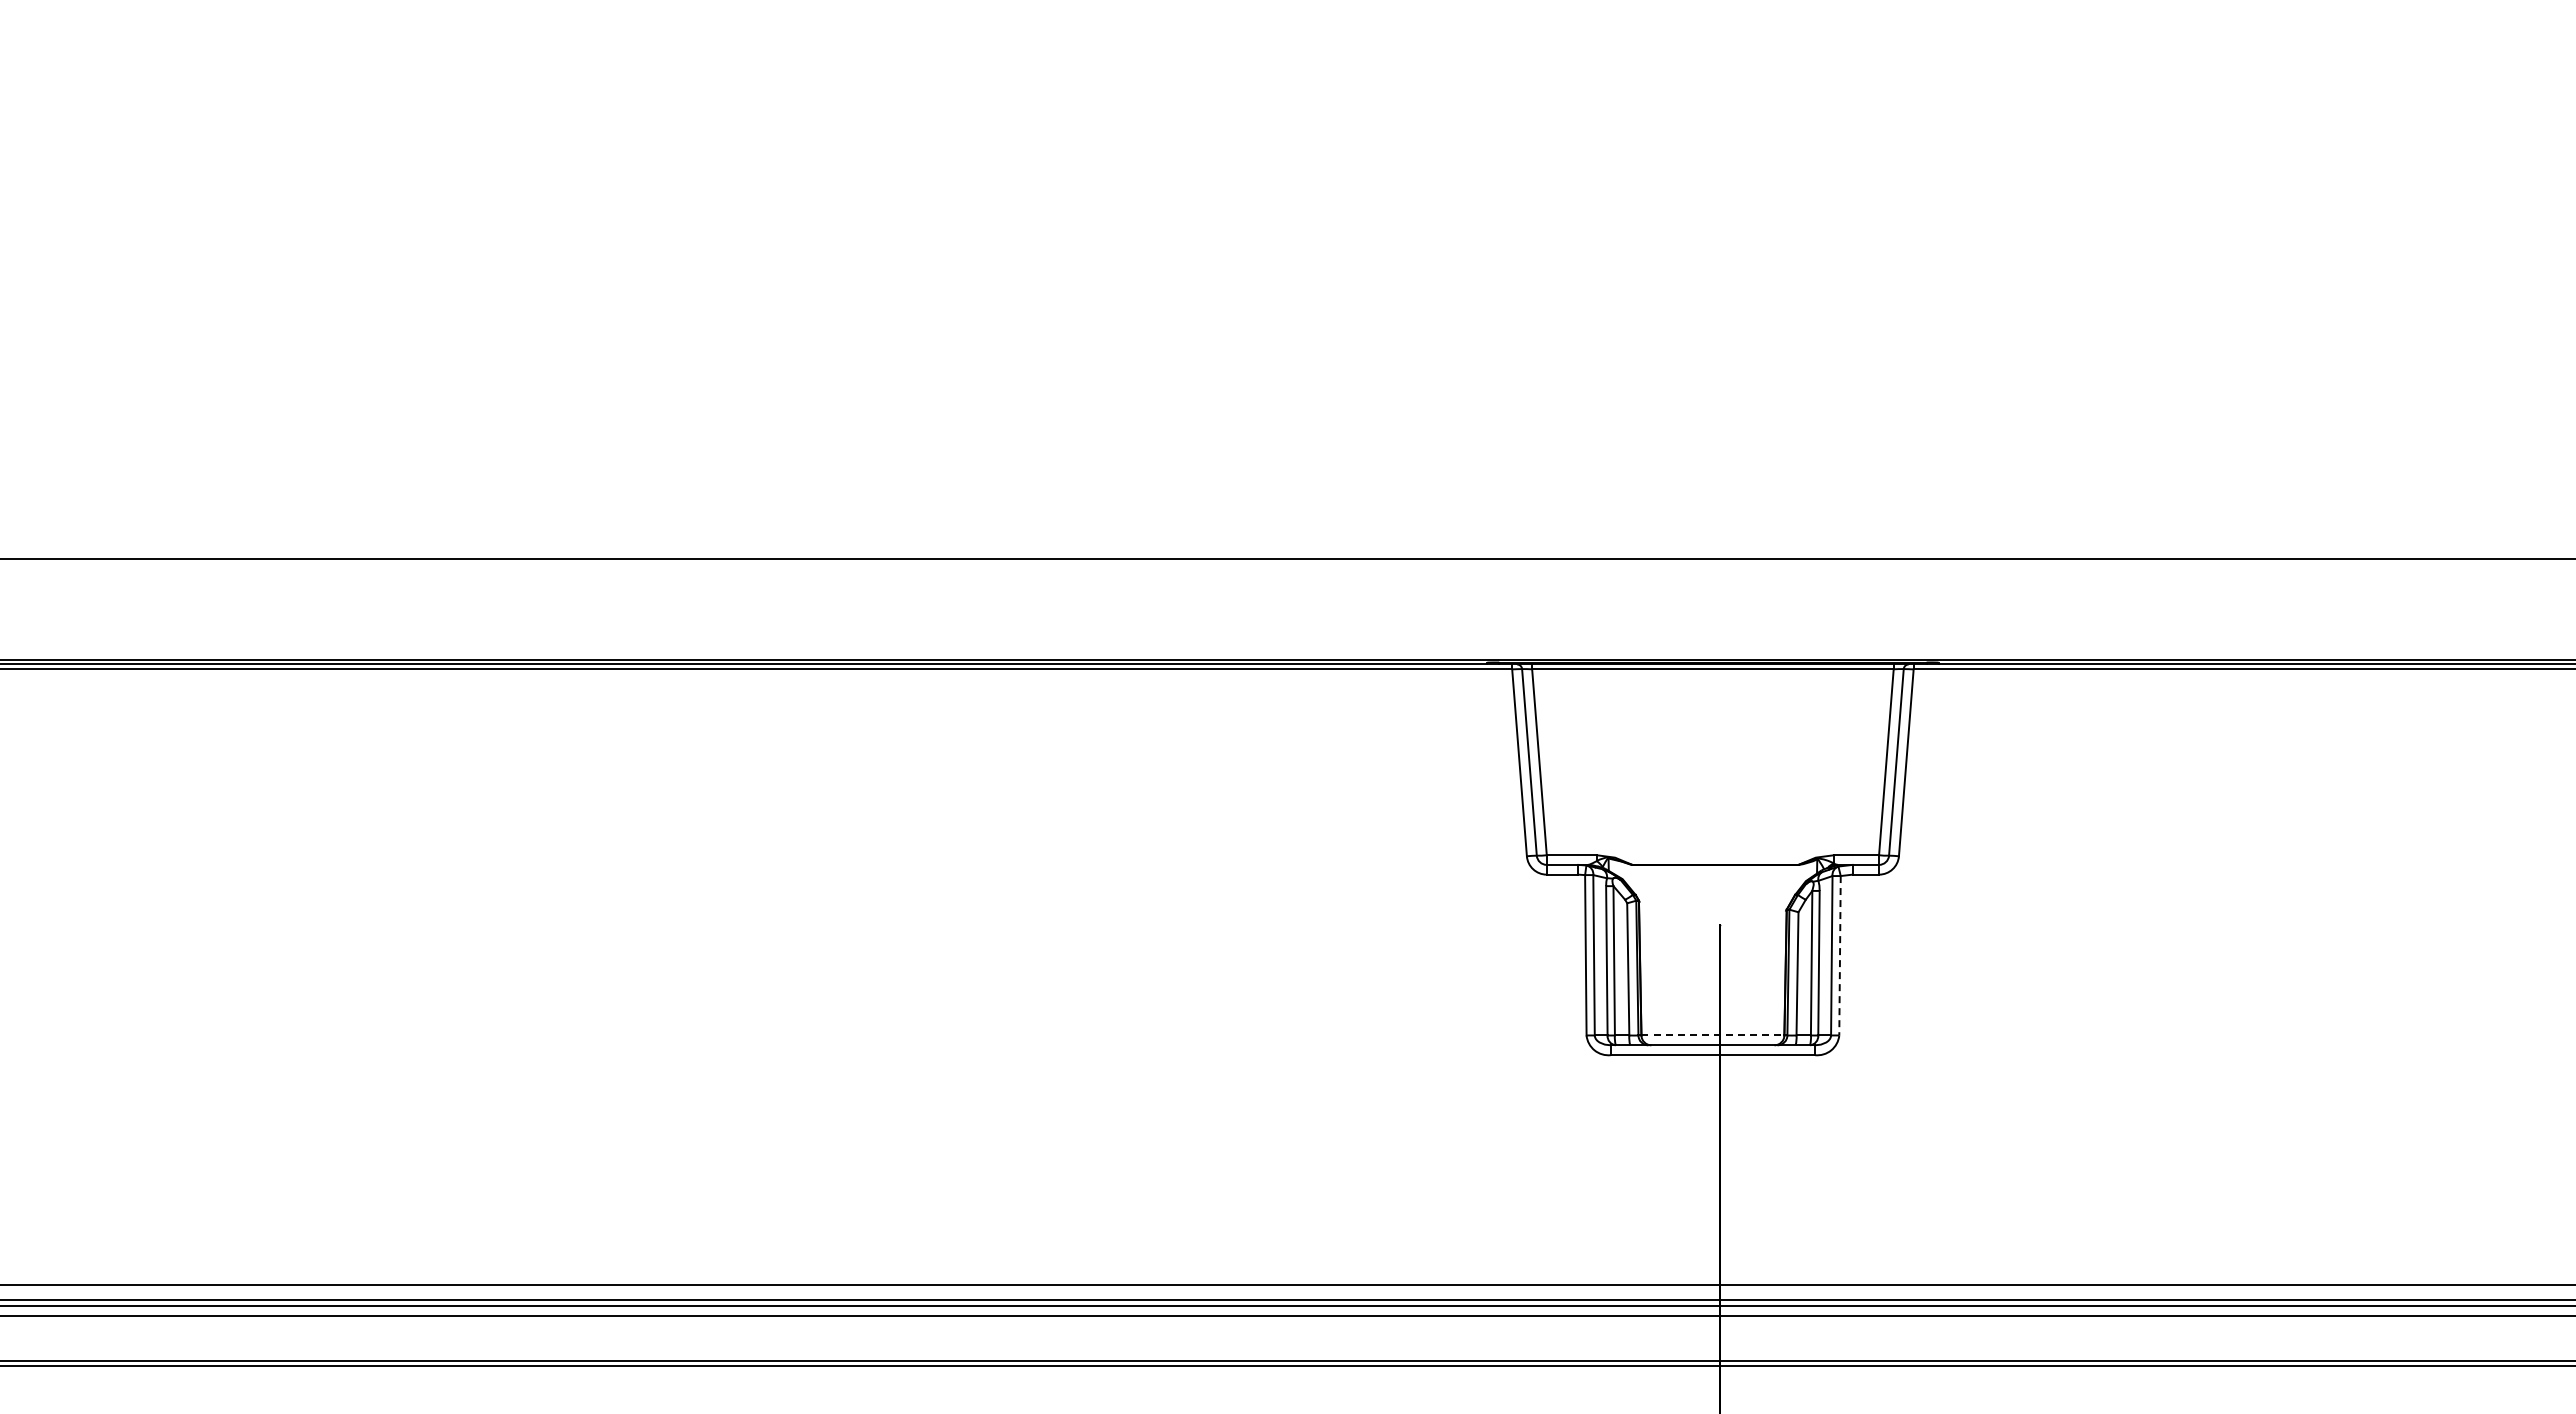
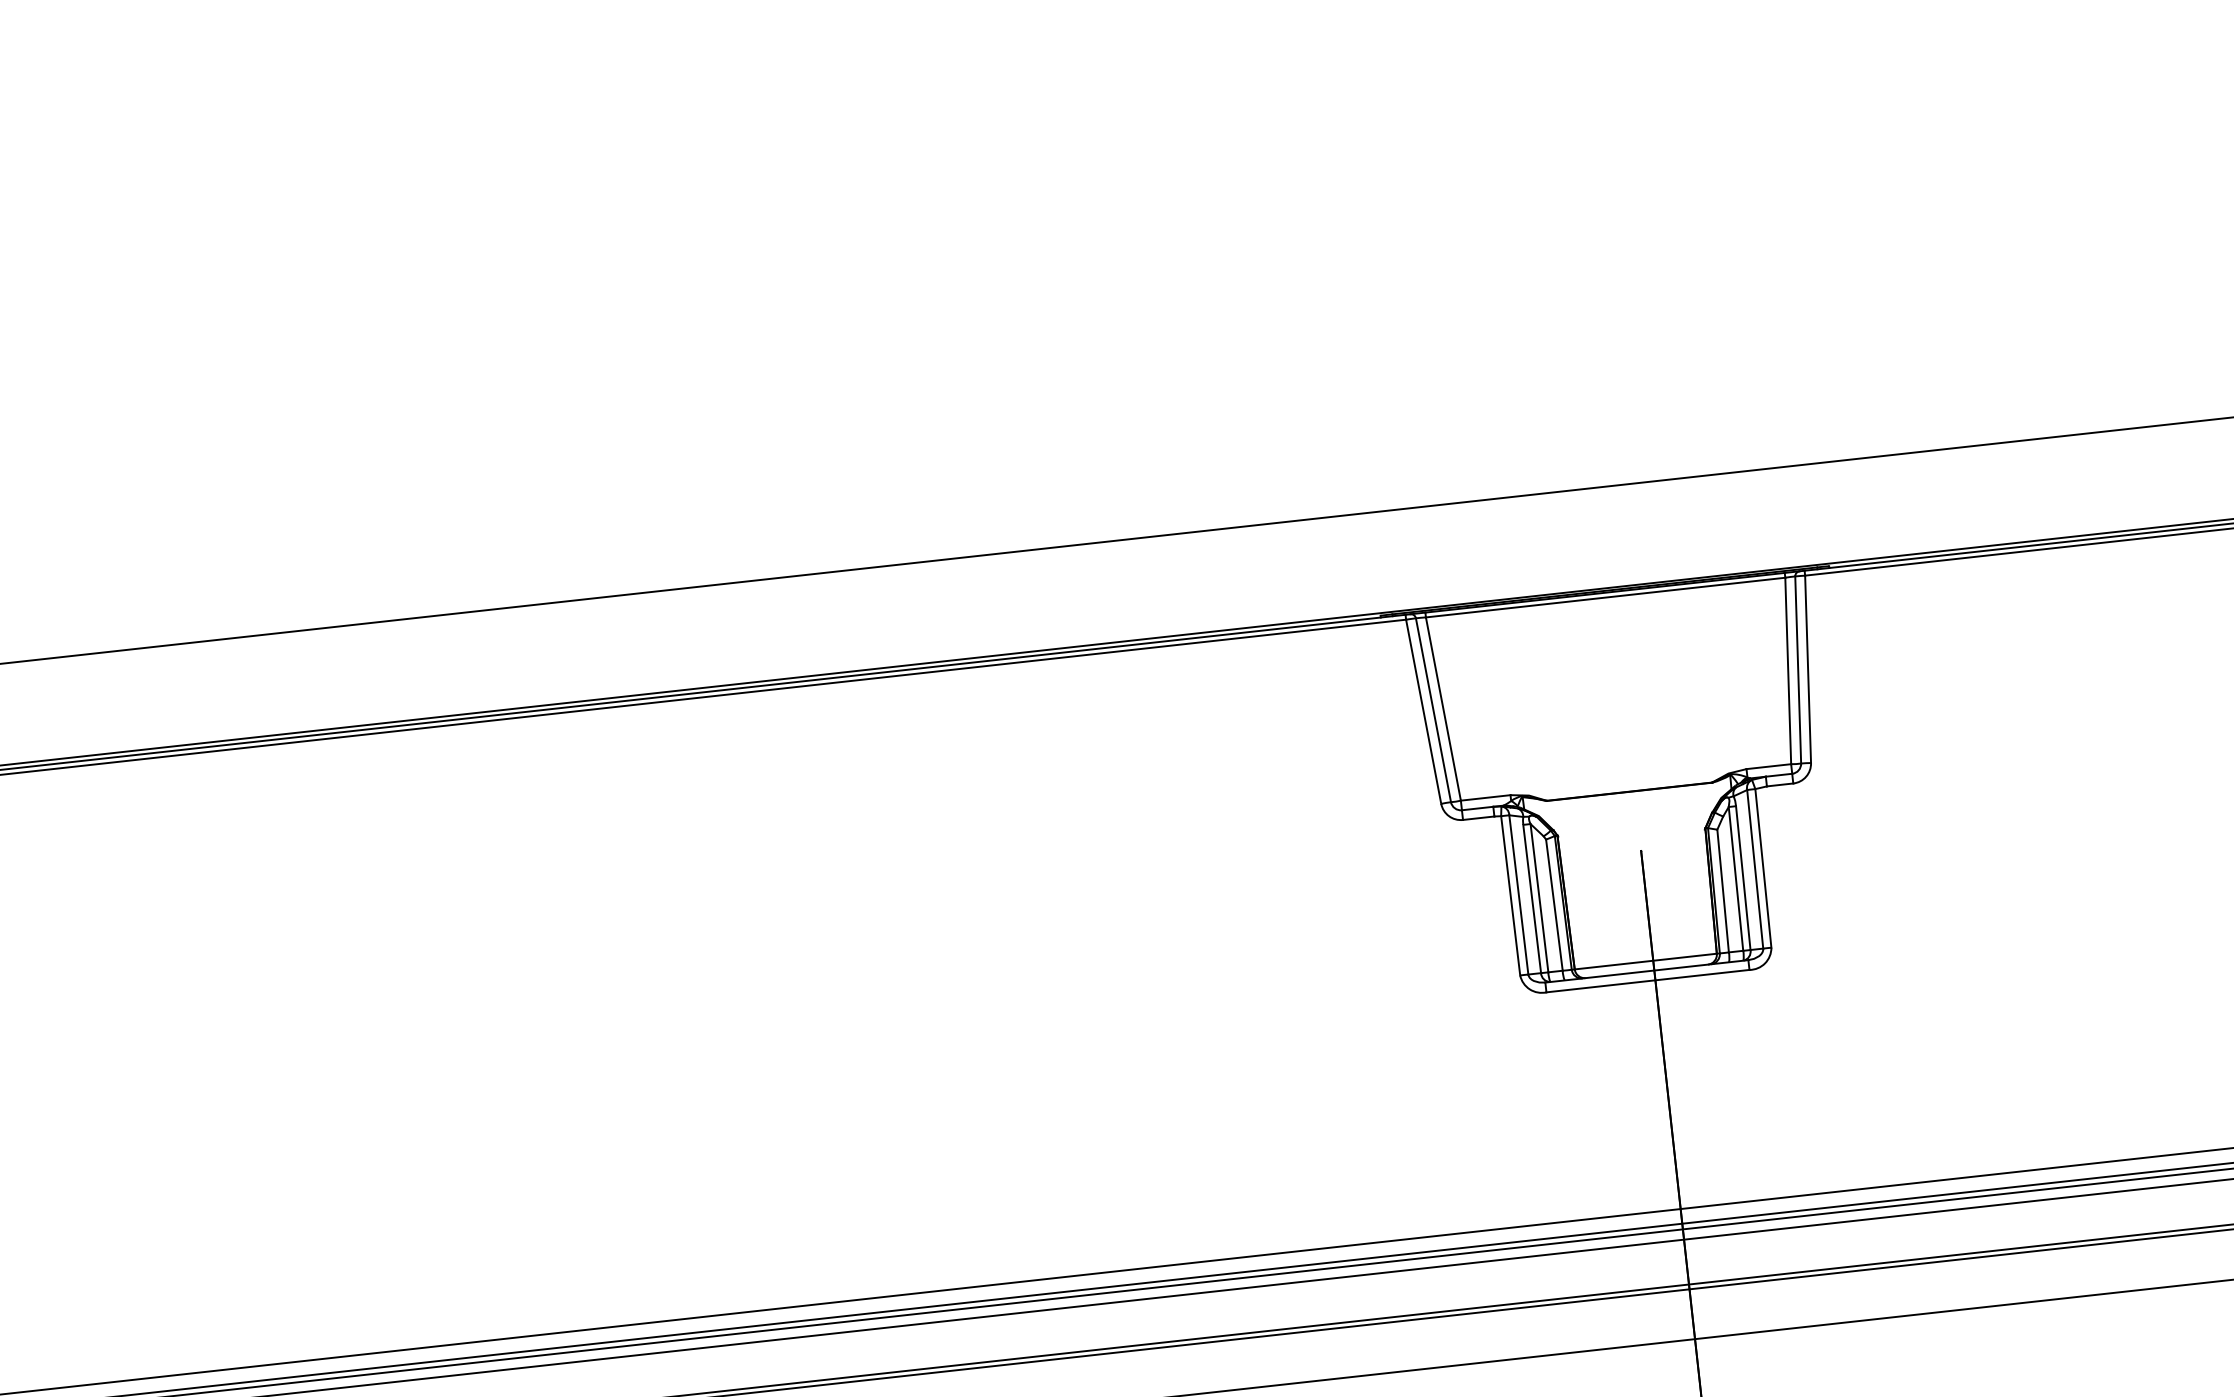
line: (1840, 955) -> (1763, 868), dashed -> solid
line: (1713, 1035) -> (1646, 961), dashed -> solid

